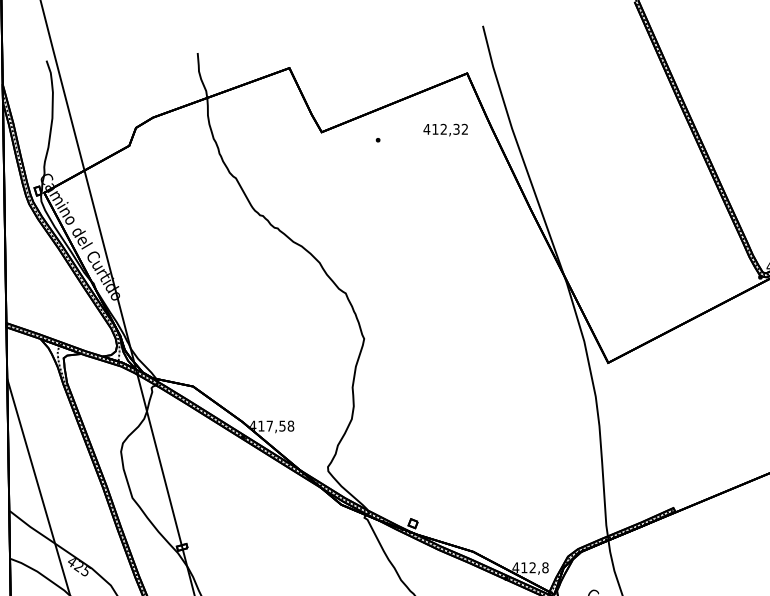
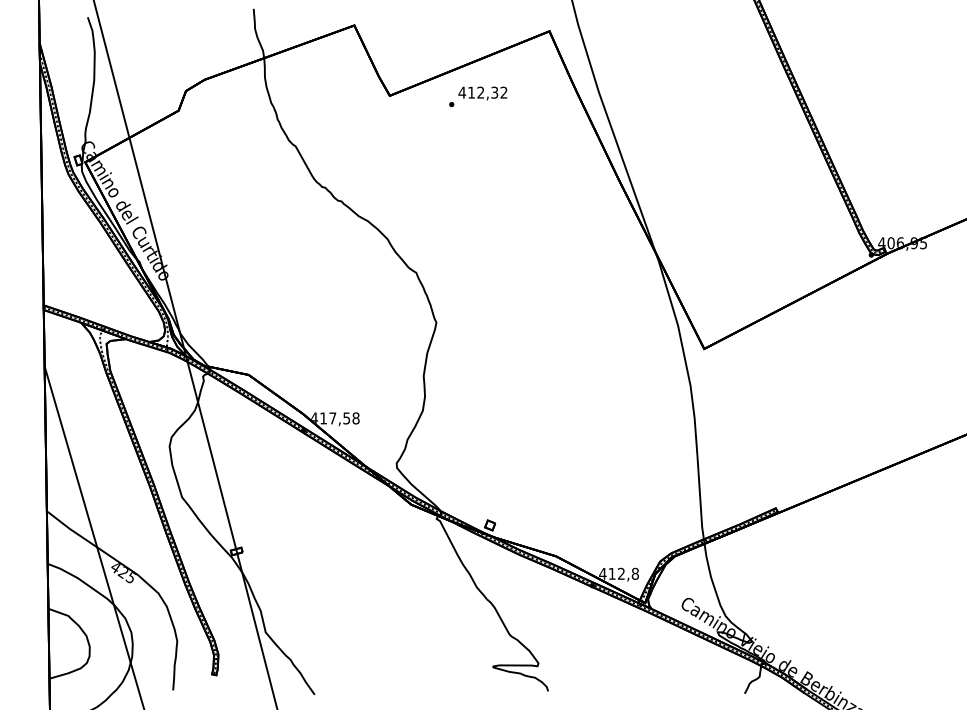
text: (445, 130) -> (482, 93), moved

